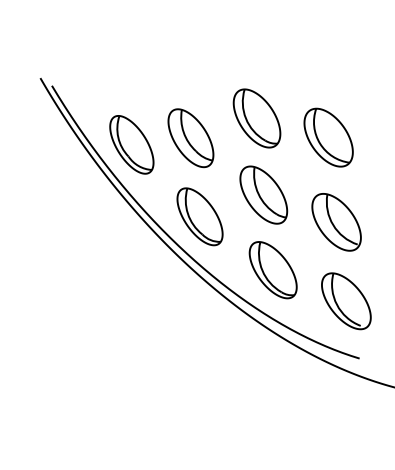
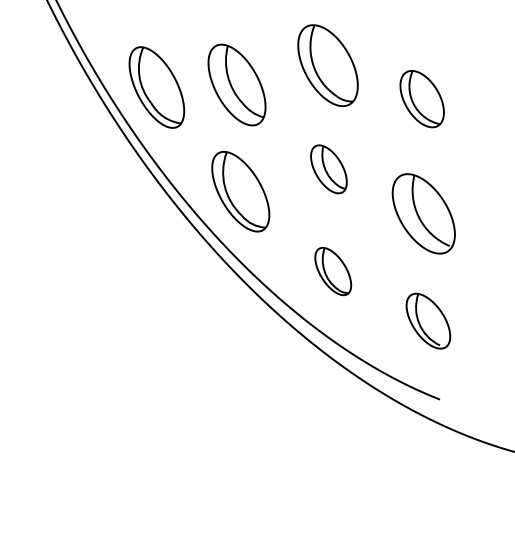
part: (328, 137) -> (422, 98), size x0.7
part: (263, 194) -> (328, 168), size x0.6
part: (272, 270) -> (332, 271), size x0.6
part: (346, 301) -> (428, 321), size x0.7

